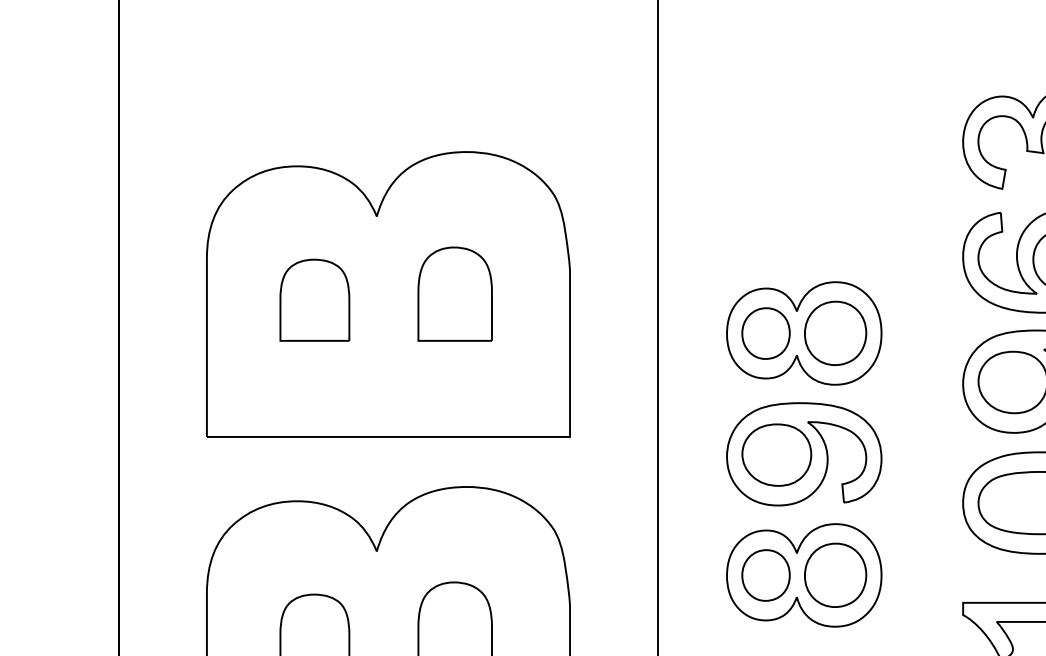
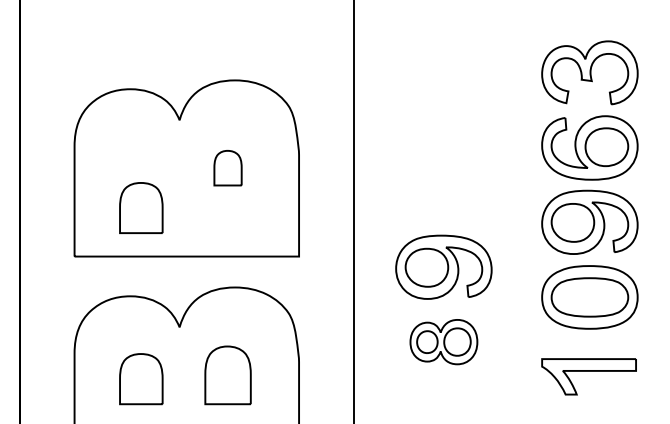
part: (454, 292) -> (227, 167), size x0.6
part: (315, 299) -> (141, 207), moved
part: (803, 333) -> (443, 192), removed
part: (803, 574) -> (443, 341), size x0.7

